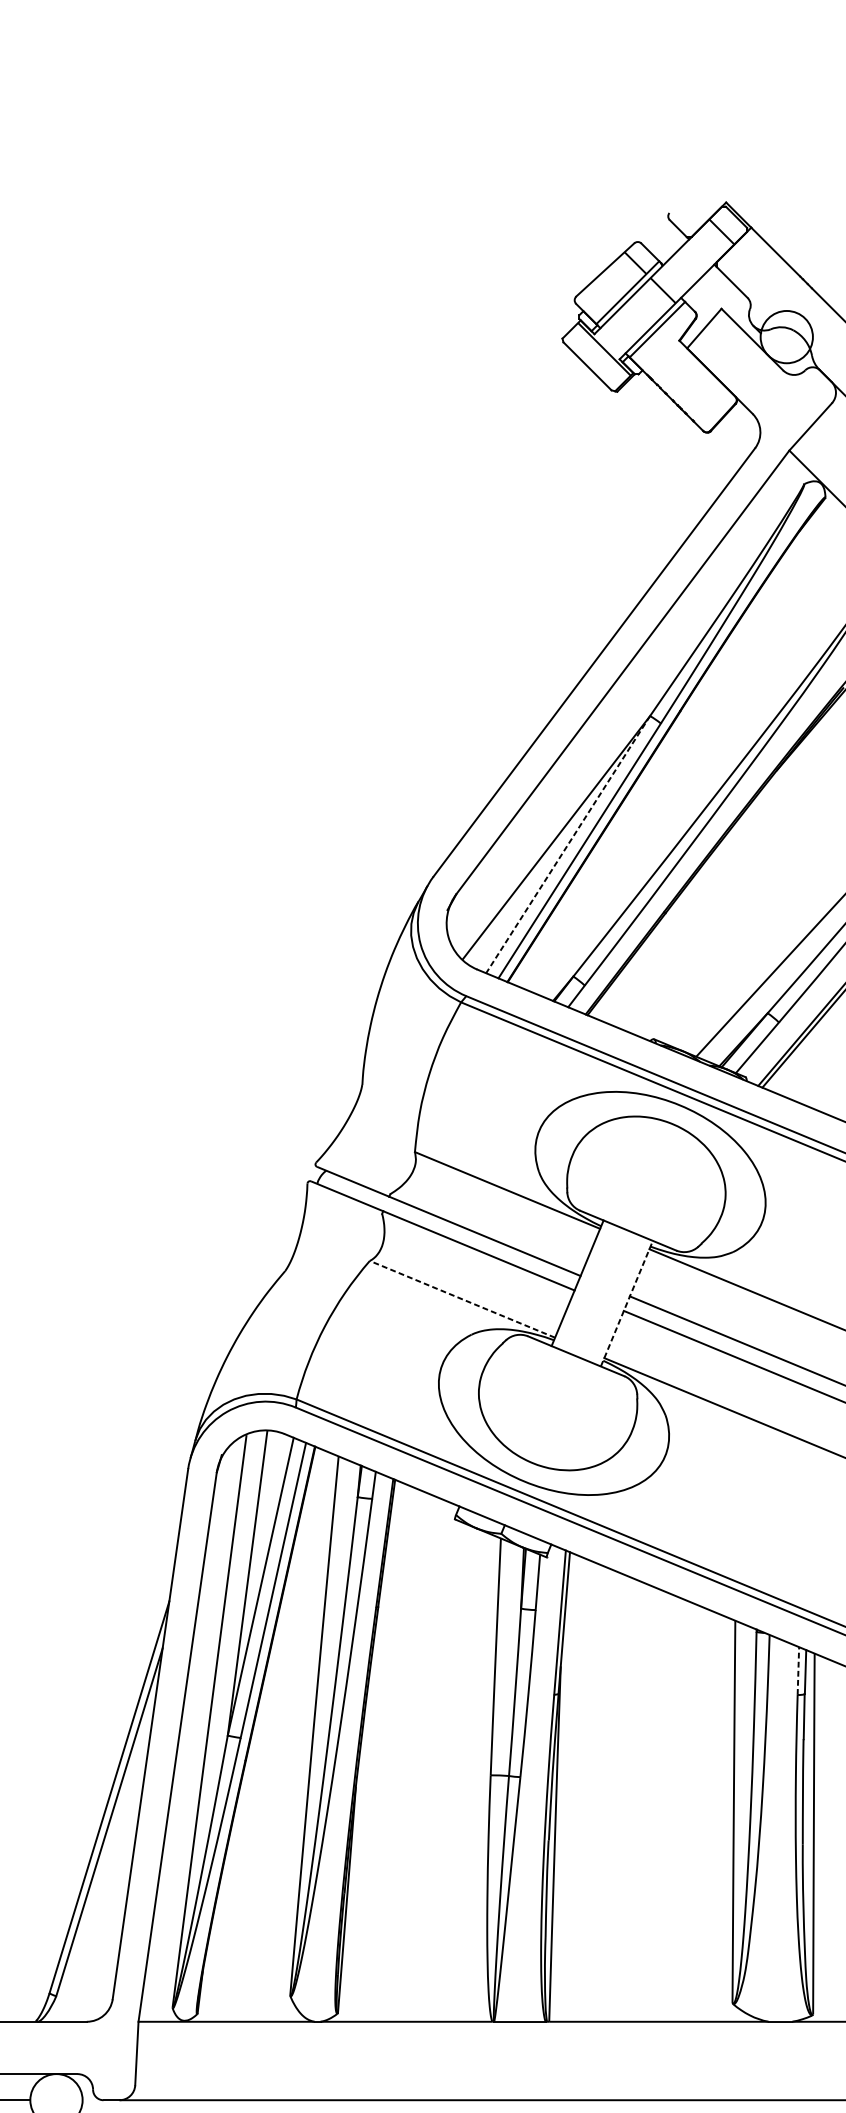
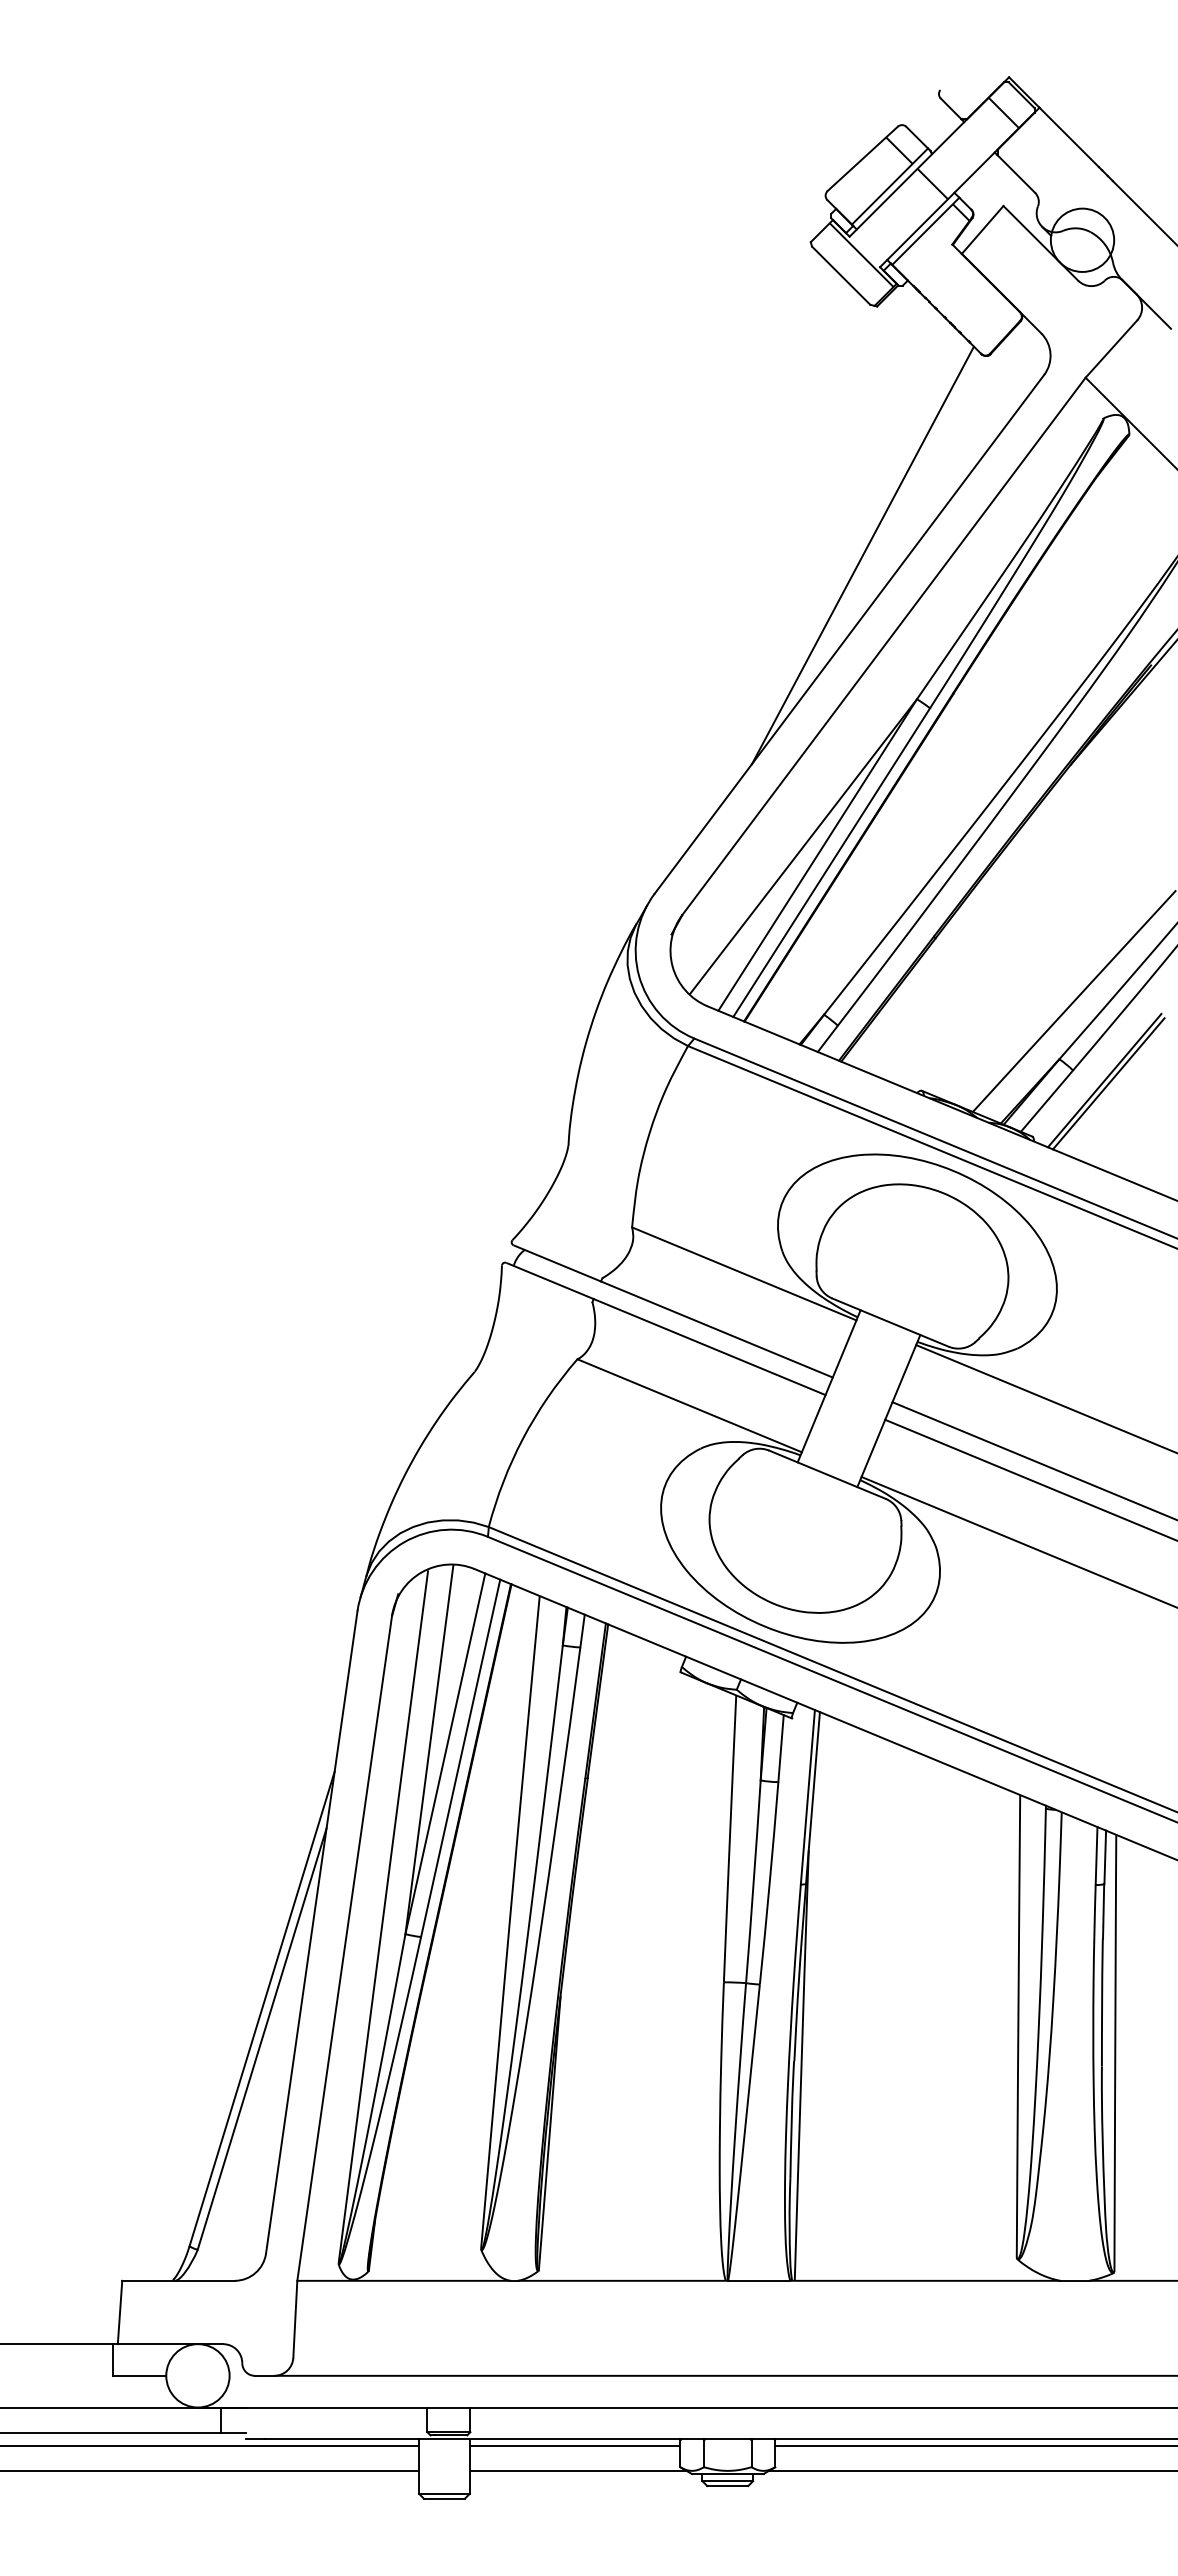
hatch: (686, 314) -> (960, 212), added
line: (605, 597) -> (862, 555), added
line: (567, 845) -> (817, 855), dashed -> solid
line: (462, 1299) -> (689, 1405), dashed -> solid
line: (627, 1303) -> (889, 1410), dashed -> solid
line: (798, 1670) -> (1096, 1855), dashed -> solid

